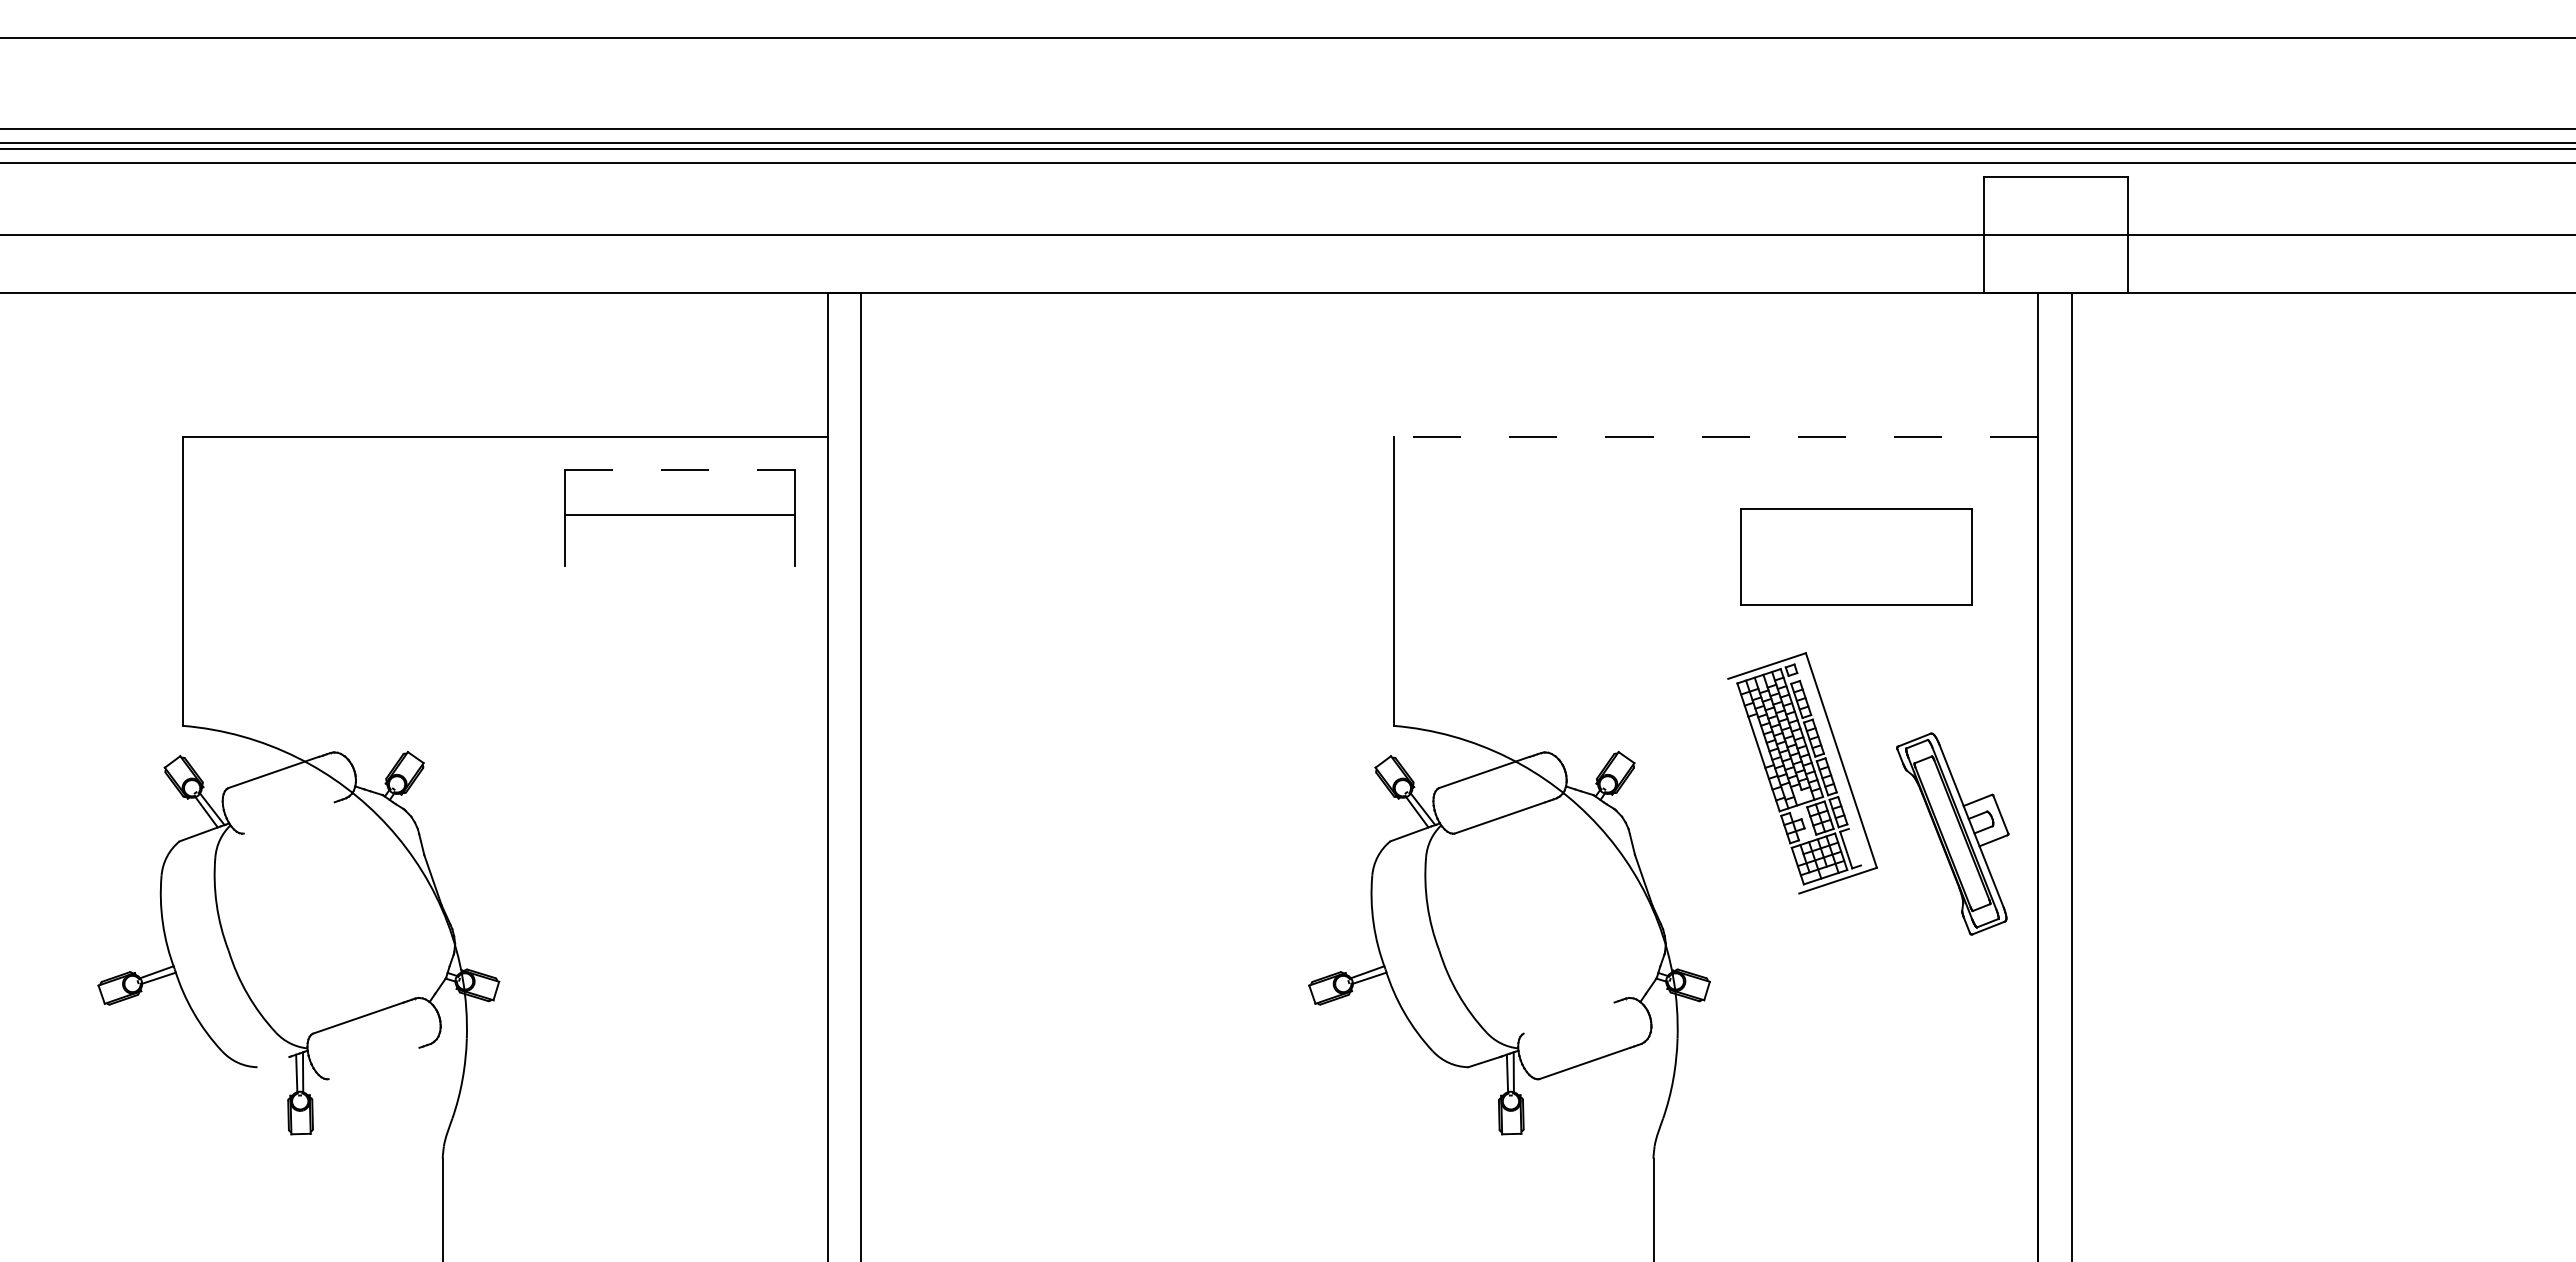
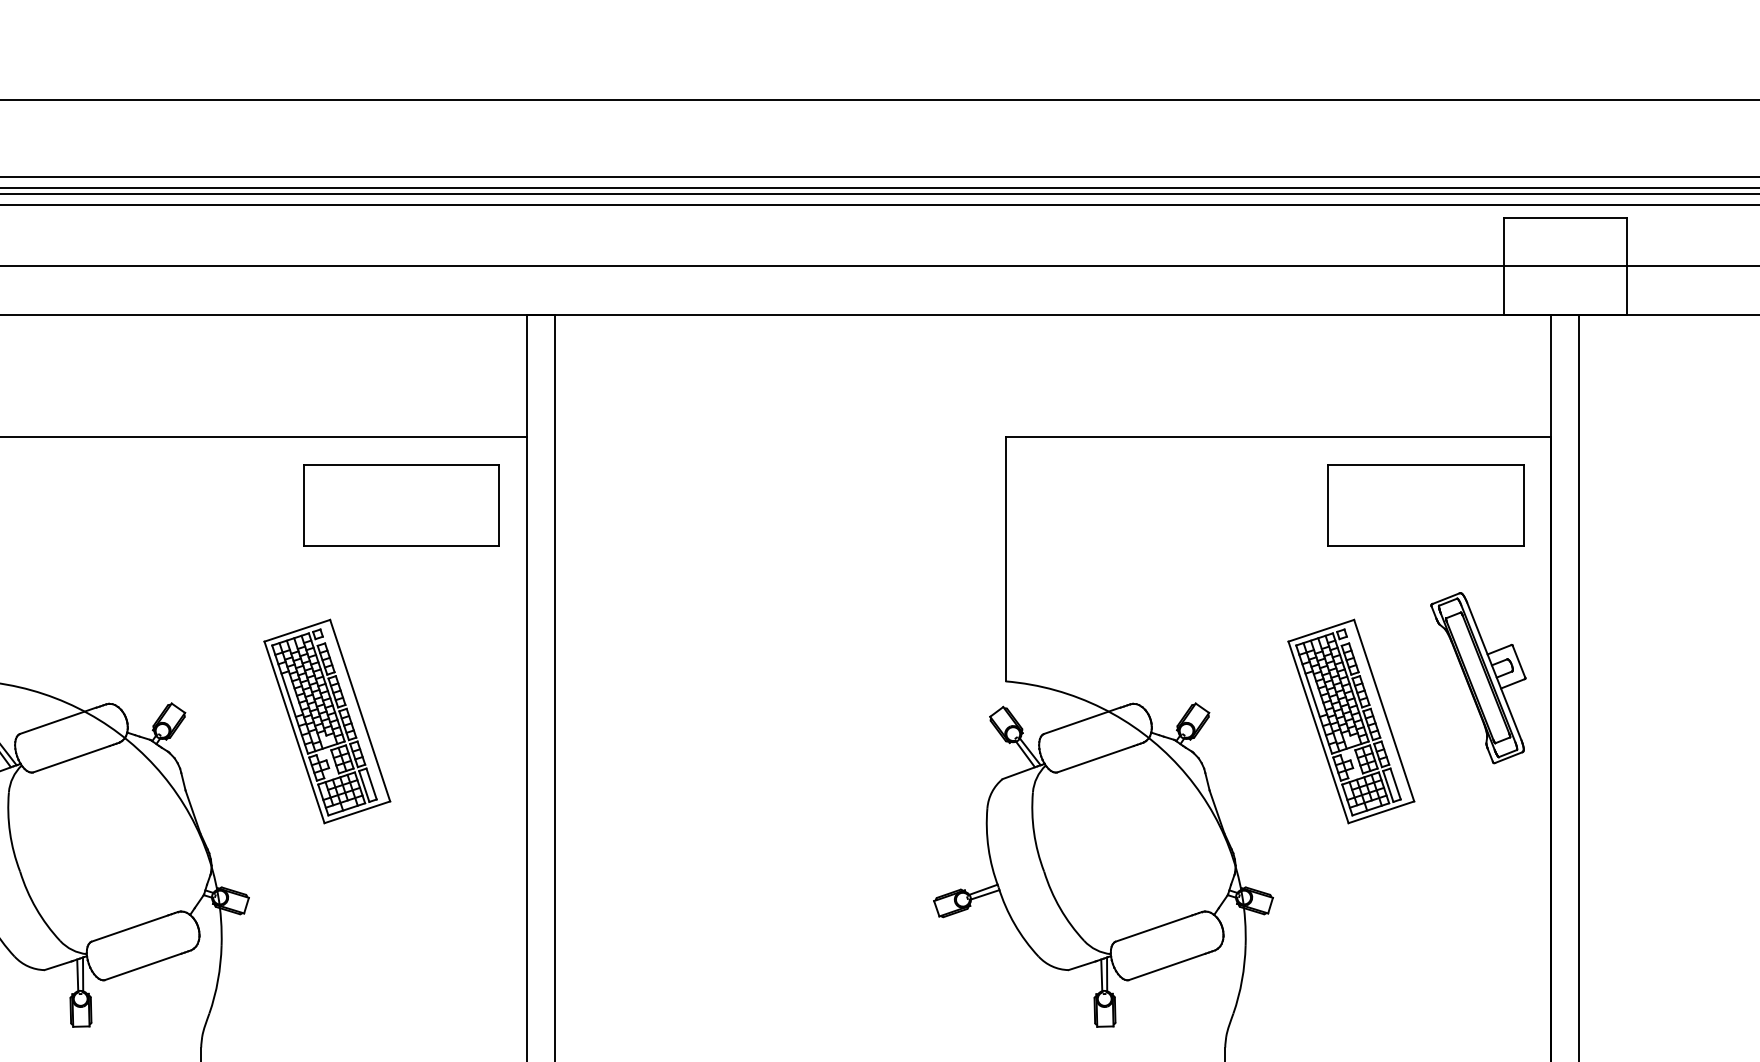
line: (1715, 437) -> (1277, 437), dashed -> solid
line: (680, 469) -> (402, 464), dashed -> solid
line: (679, 515) -> (401, 546), moved
part: (1856, 556) -> (1425, 505), moved
part: (591, 773) -> (327, 721), added
line: (1763, 785) -> (1318, 731), added
line: (288, 817) -> (70, 758), added
part: (1952, 833) -> (1478, 677), moved
line: (1854, 846) -> (1395, 783), added
line: (1568, 1017) -> (1153, 928), added
line: (273, 1062) -> (58, 966), added
line: (373, 1063) -> (142, 966), added

